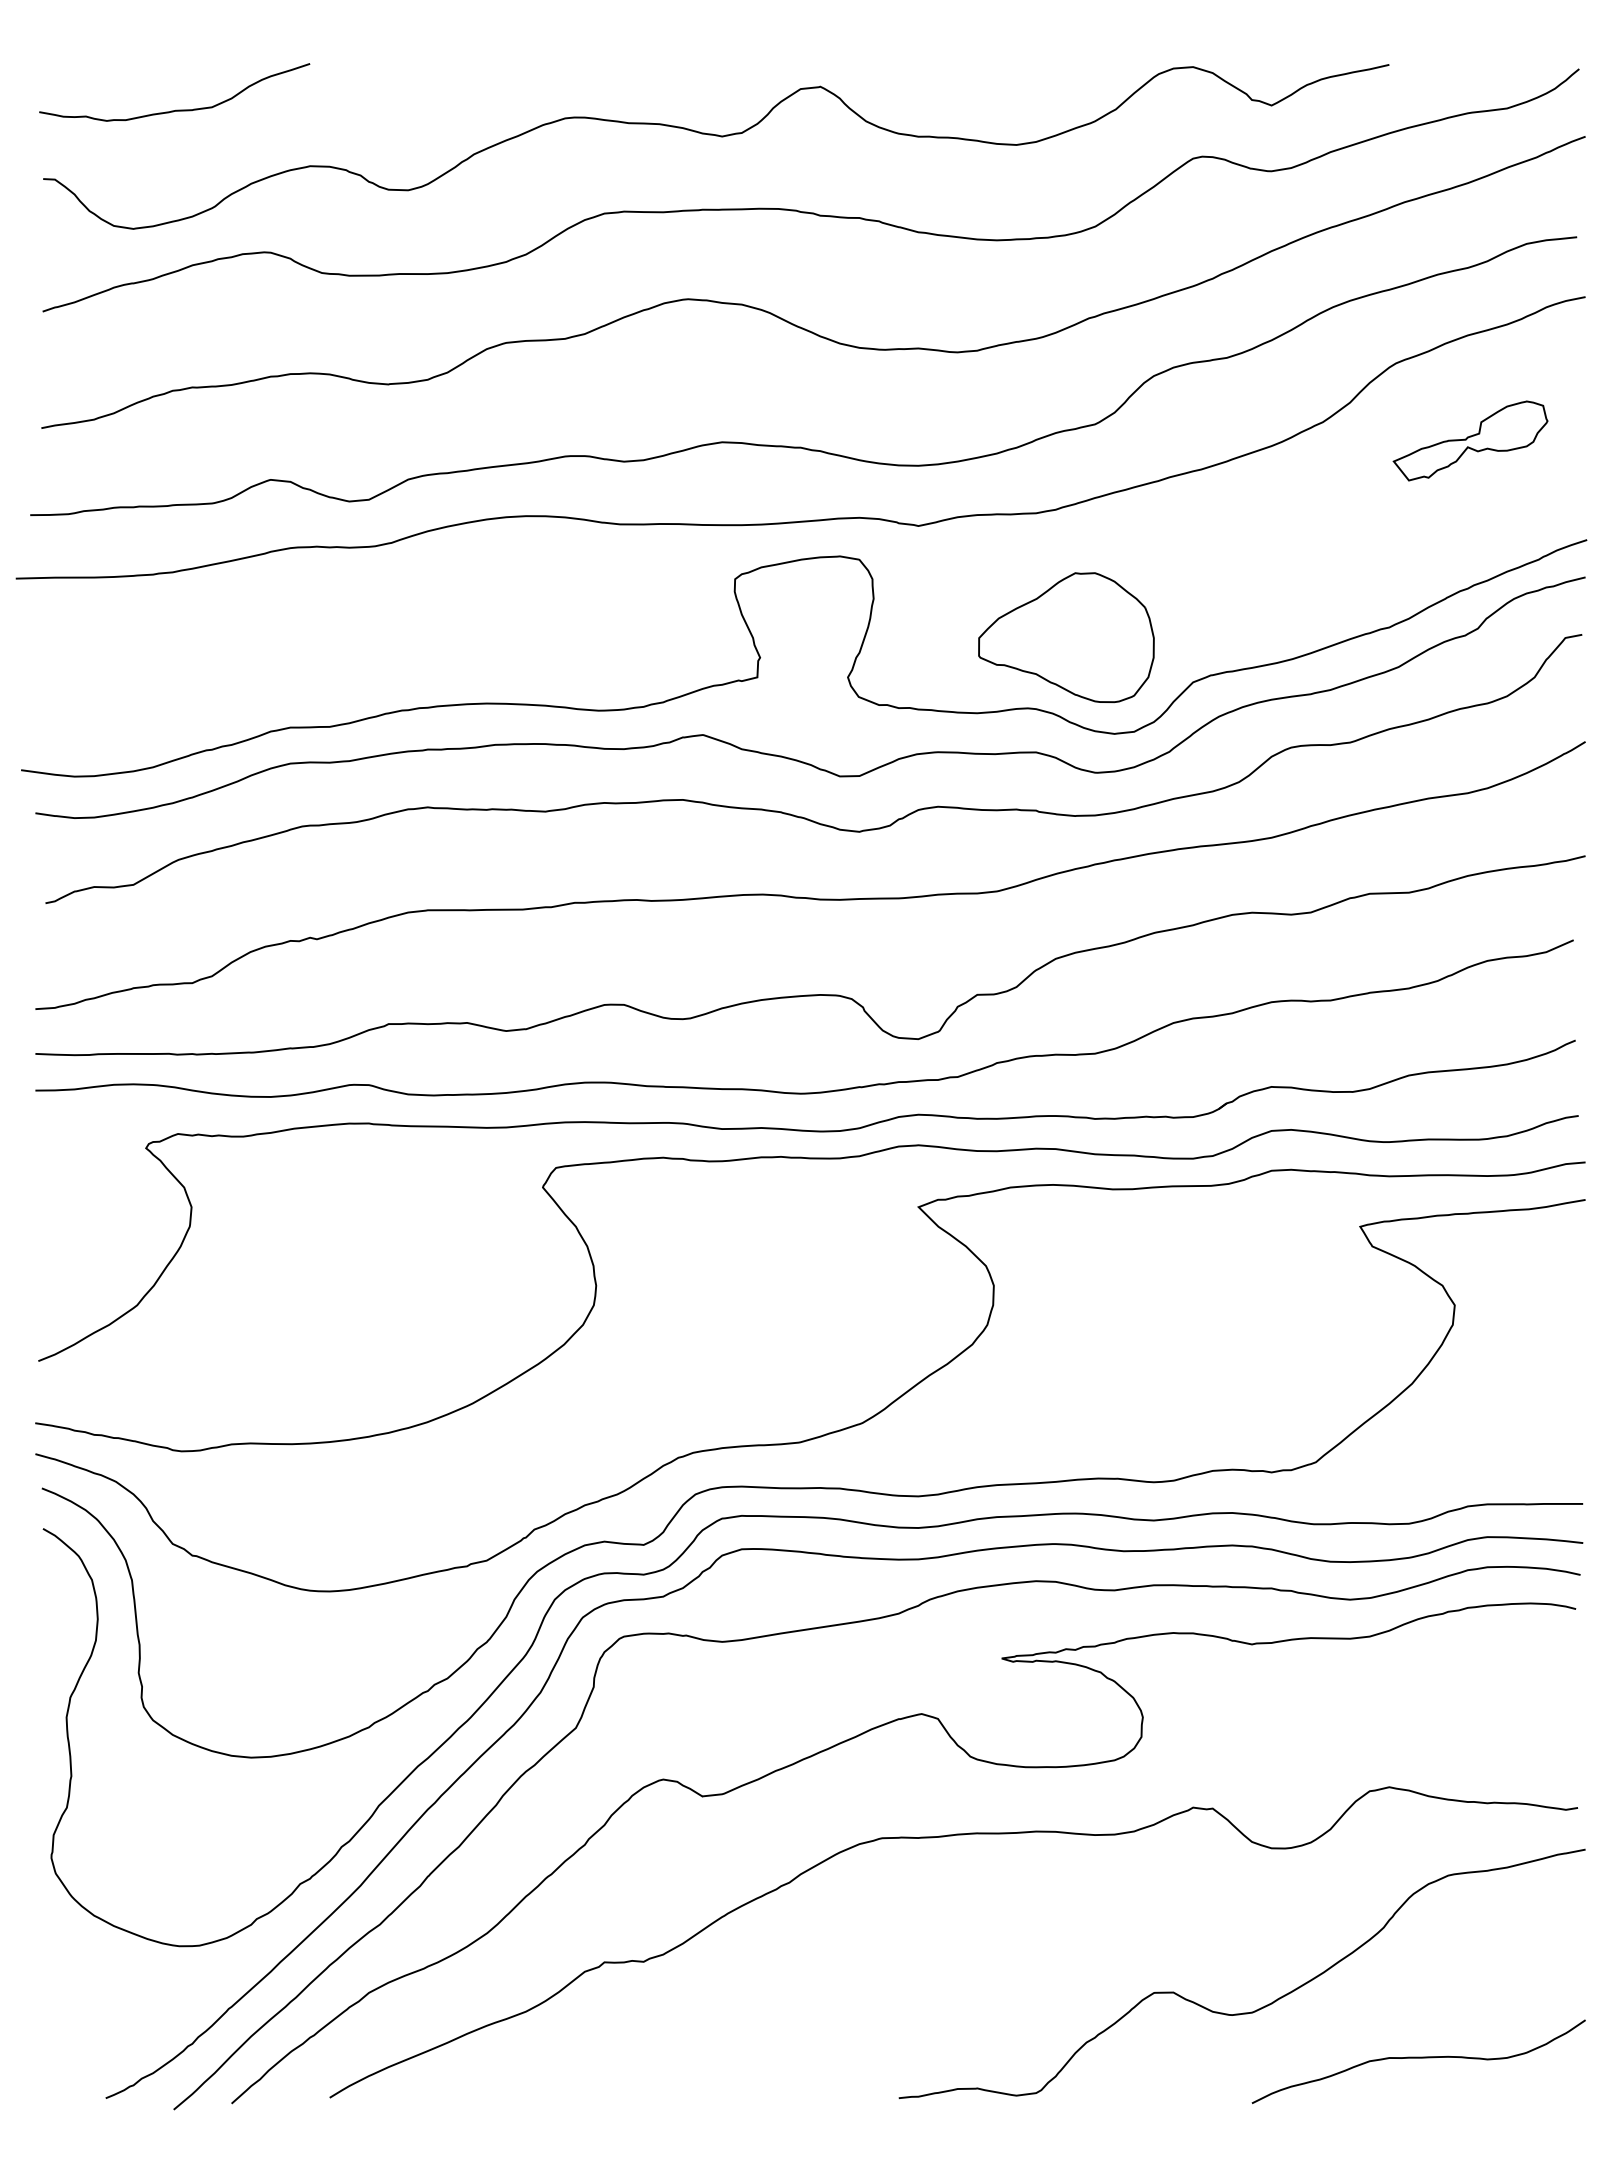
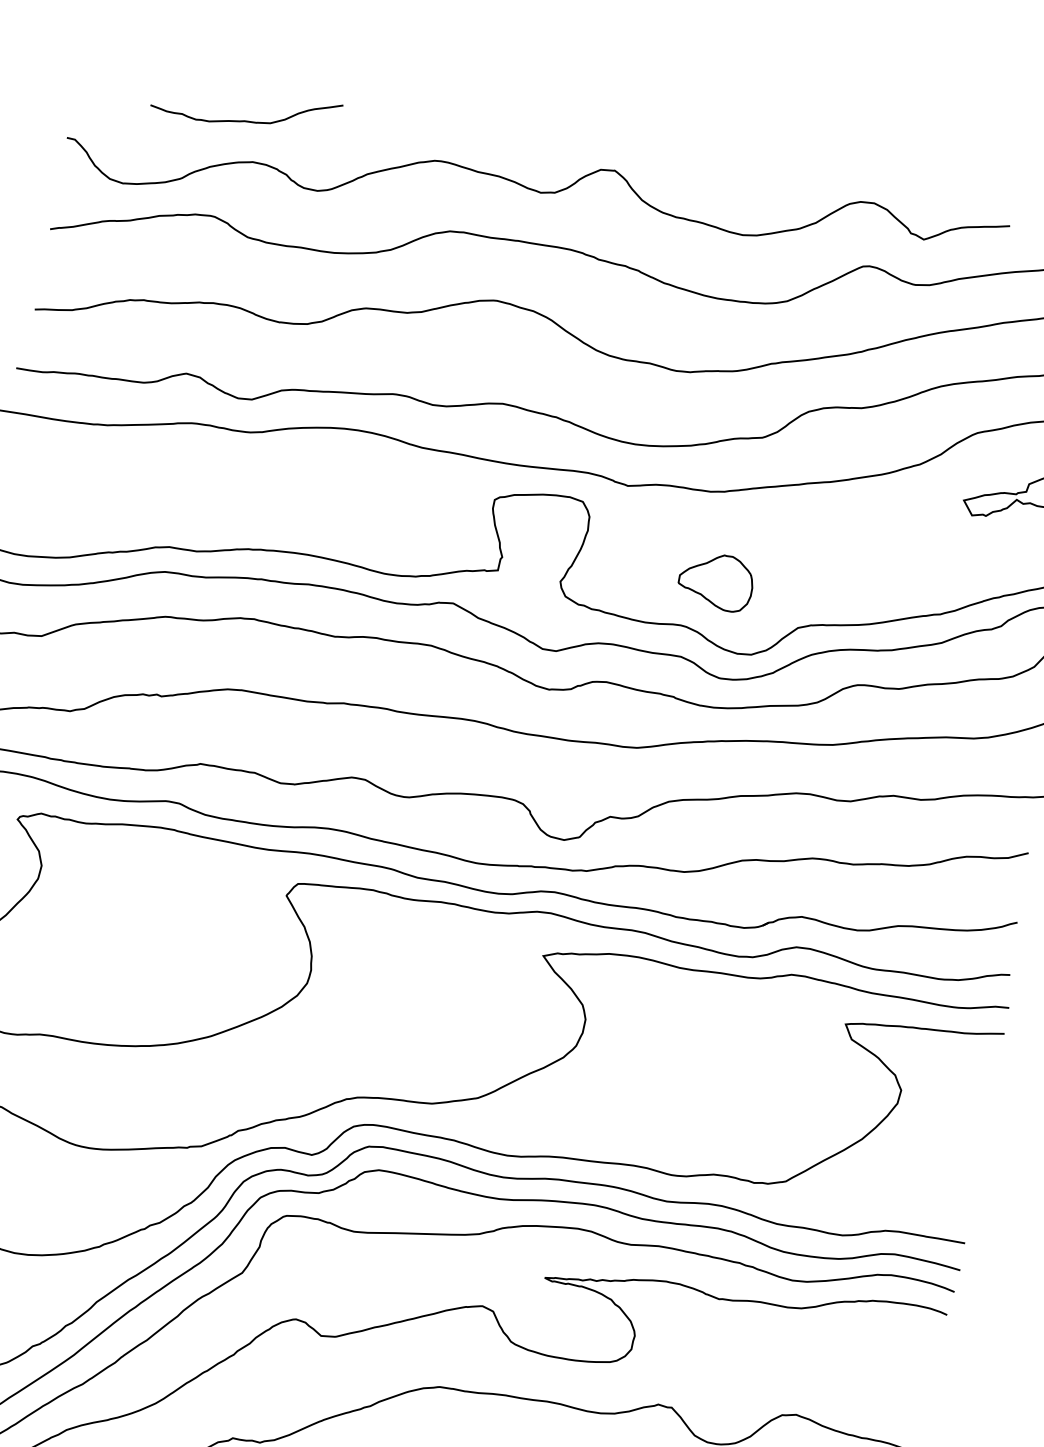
curve: (175, 109) -> (244, 120), moved
part: (1066, 637) -> (716, 581), size x0.6

